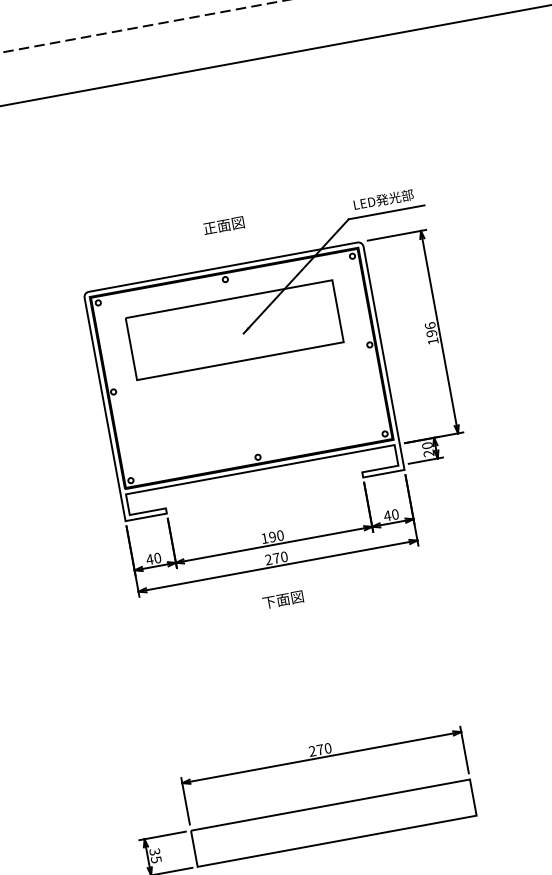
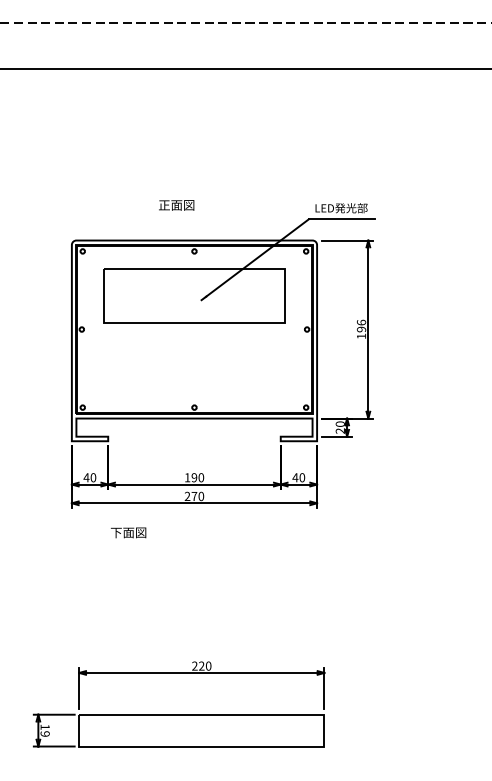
text: (223, 225) -> (176, 205), moved
text: (282, 599) -> (128, 532), moved
text: (319, 749) -> (201, 665), 270 -> 220
text: (154, 855) -> (44, 730), 35 -> 19

